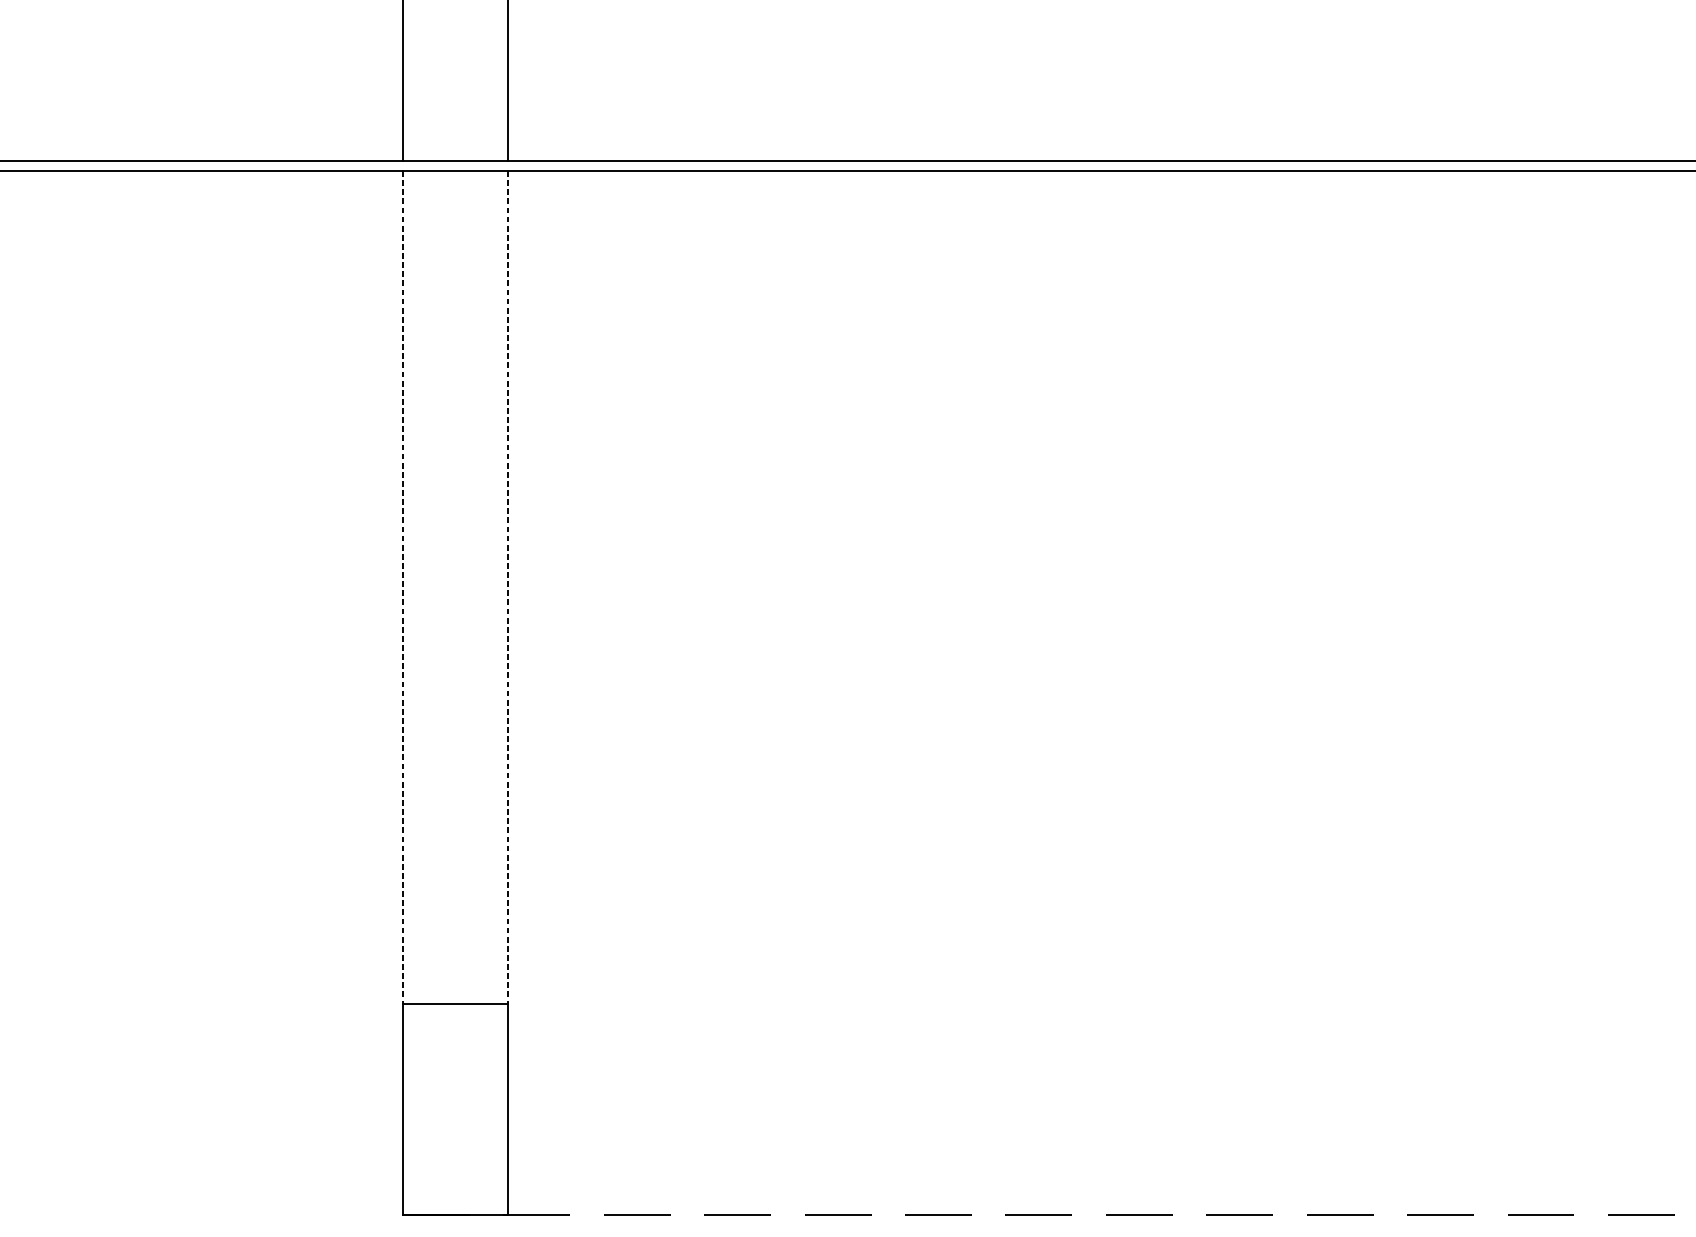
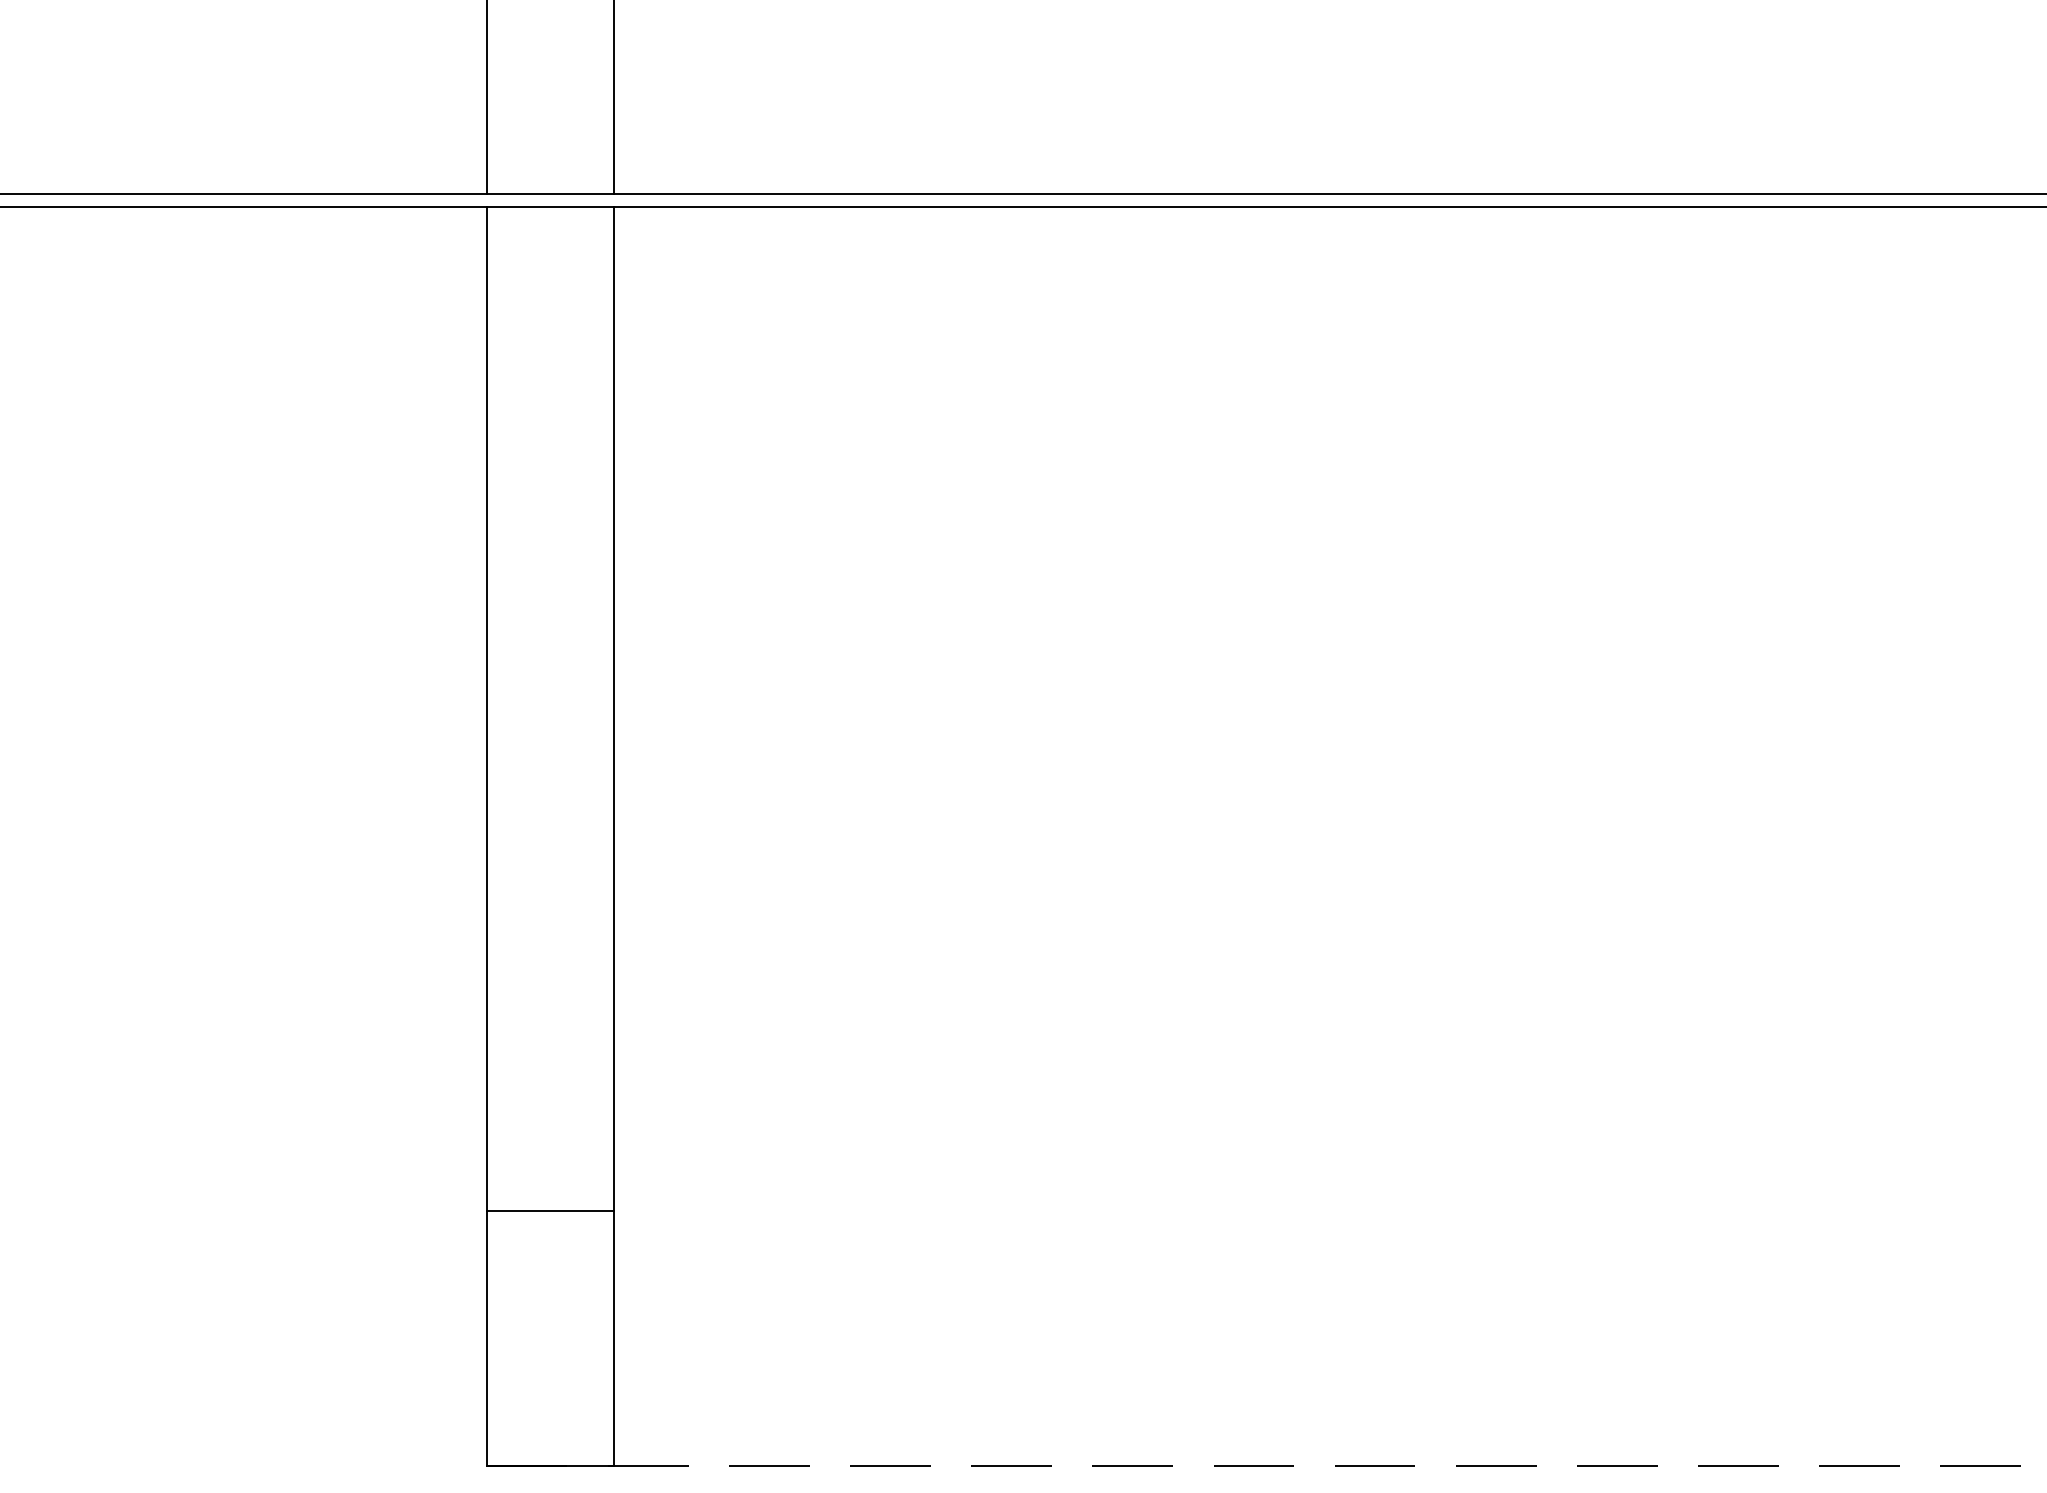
line: (402, 587) -> (486, 709), dashed -> solid
line: (508, 587) -> (613, 709), dashed -> solid

